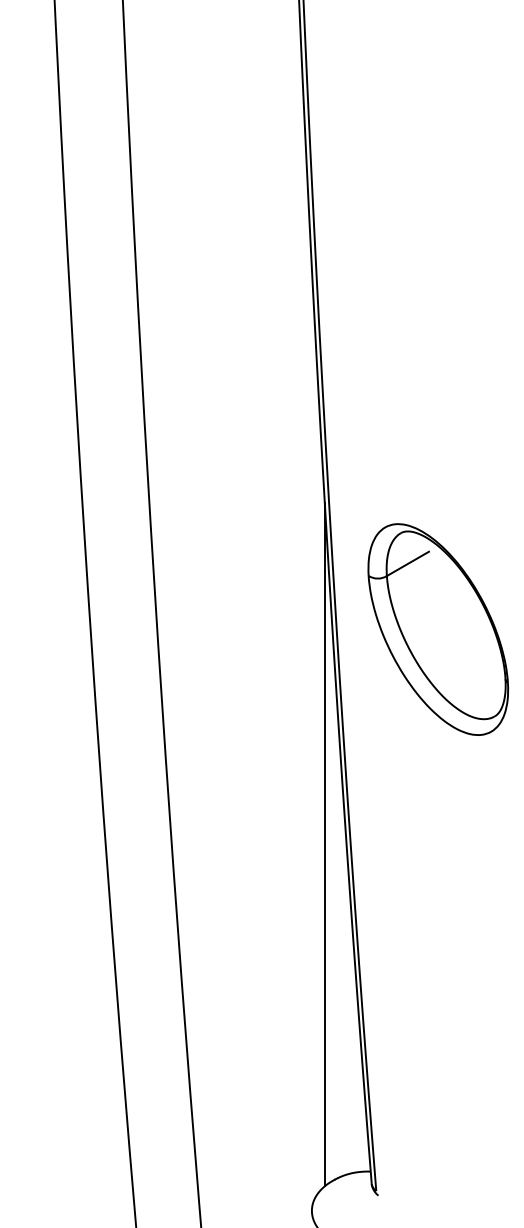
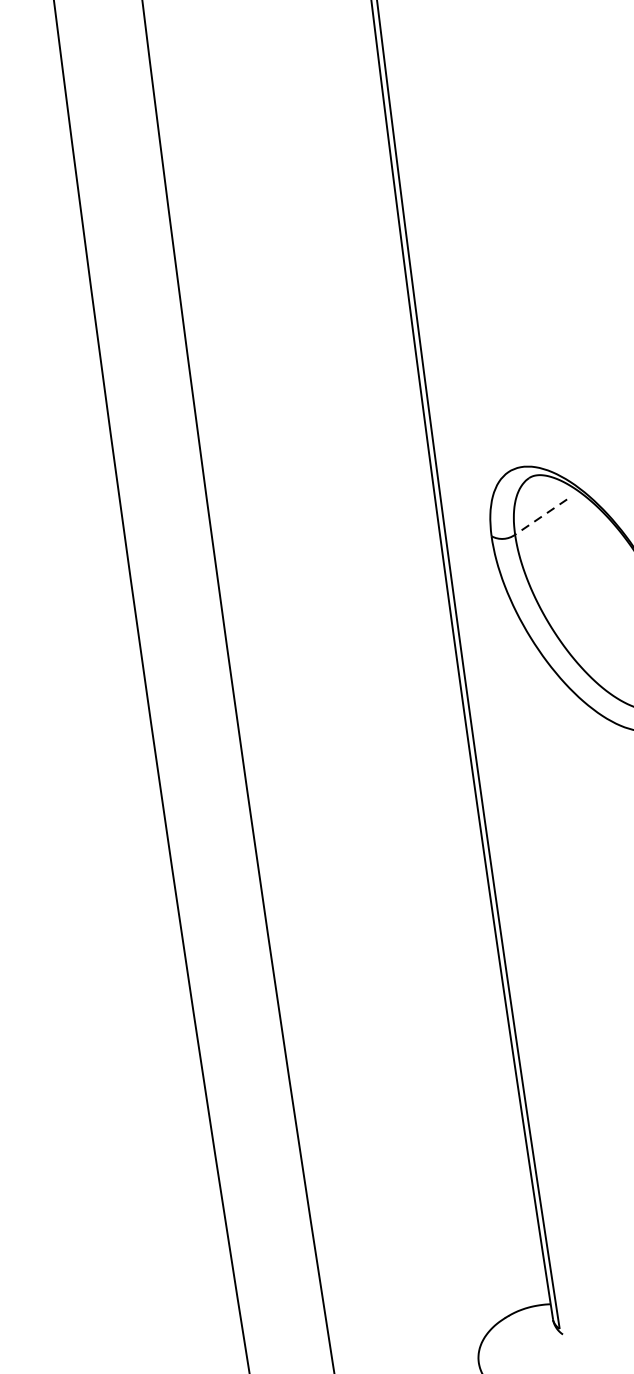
line: (407, 564) -> (540, 517), solid -> dashed
line: (324, 844) -> (460, 886), removed

